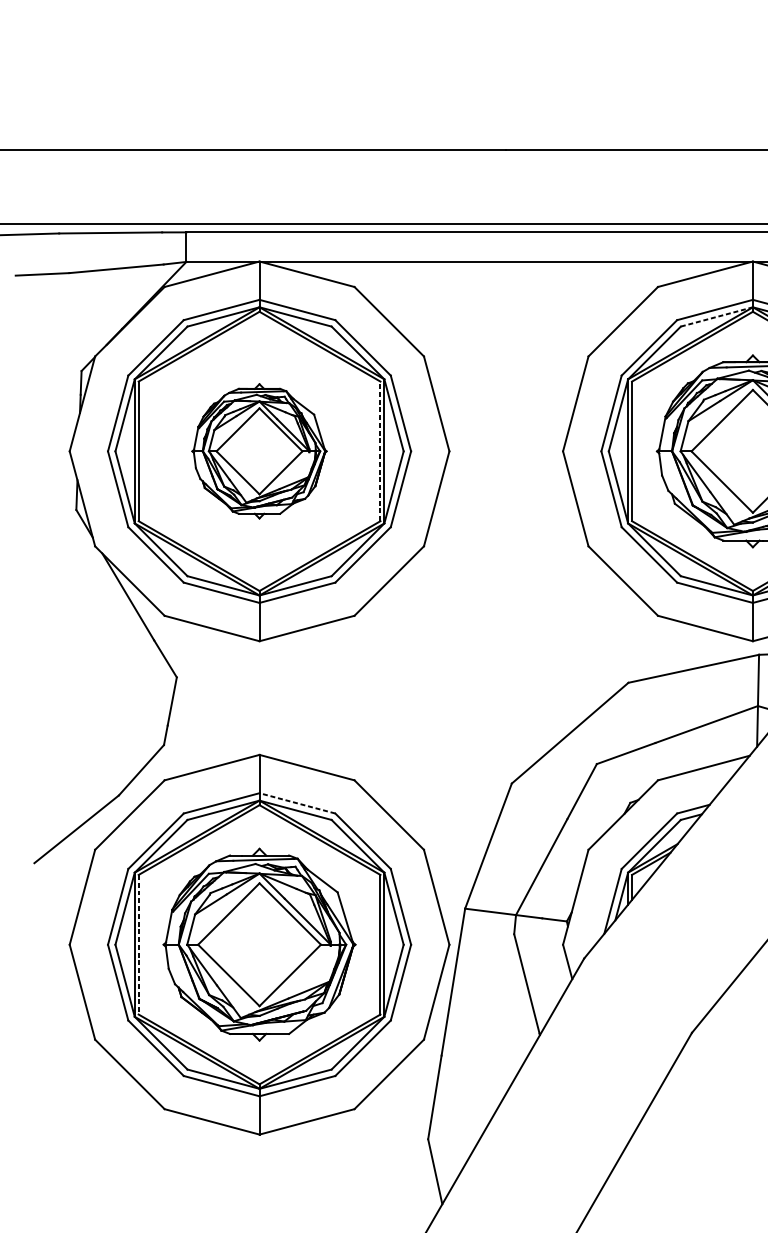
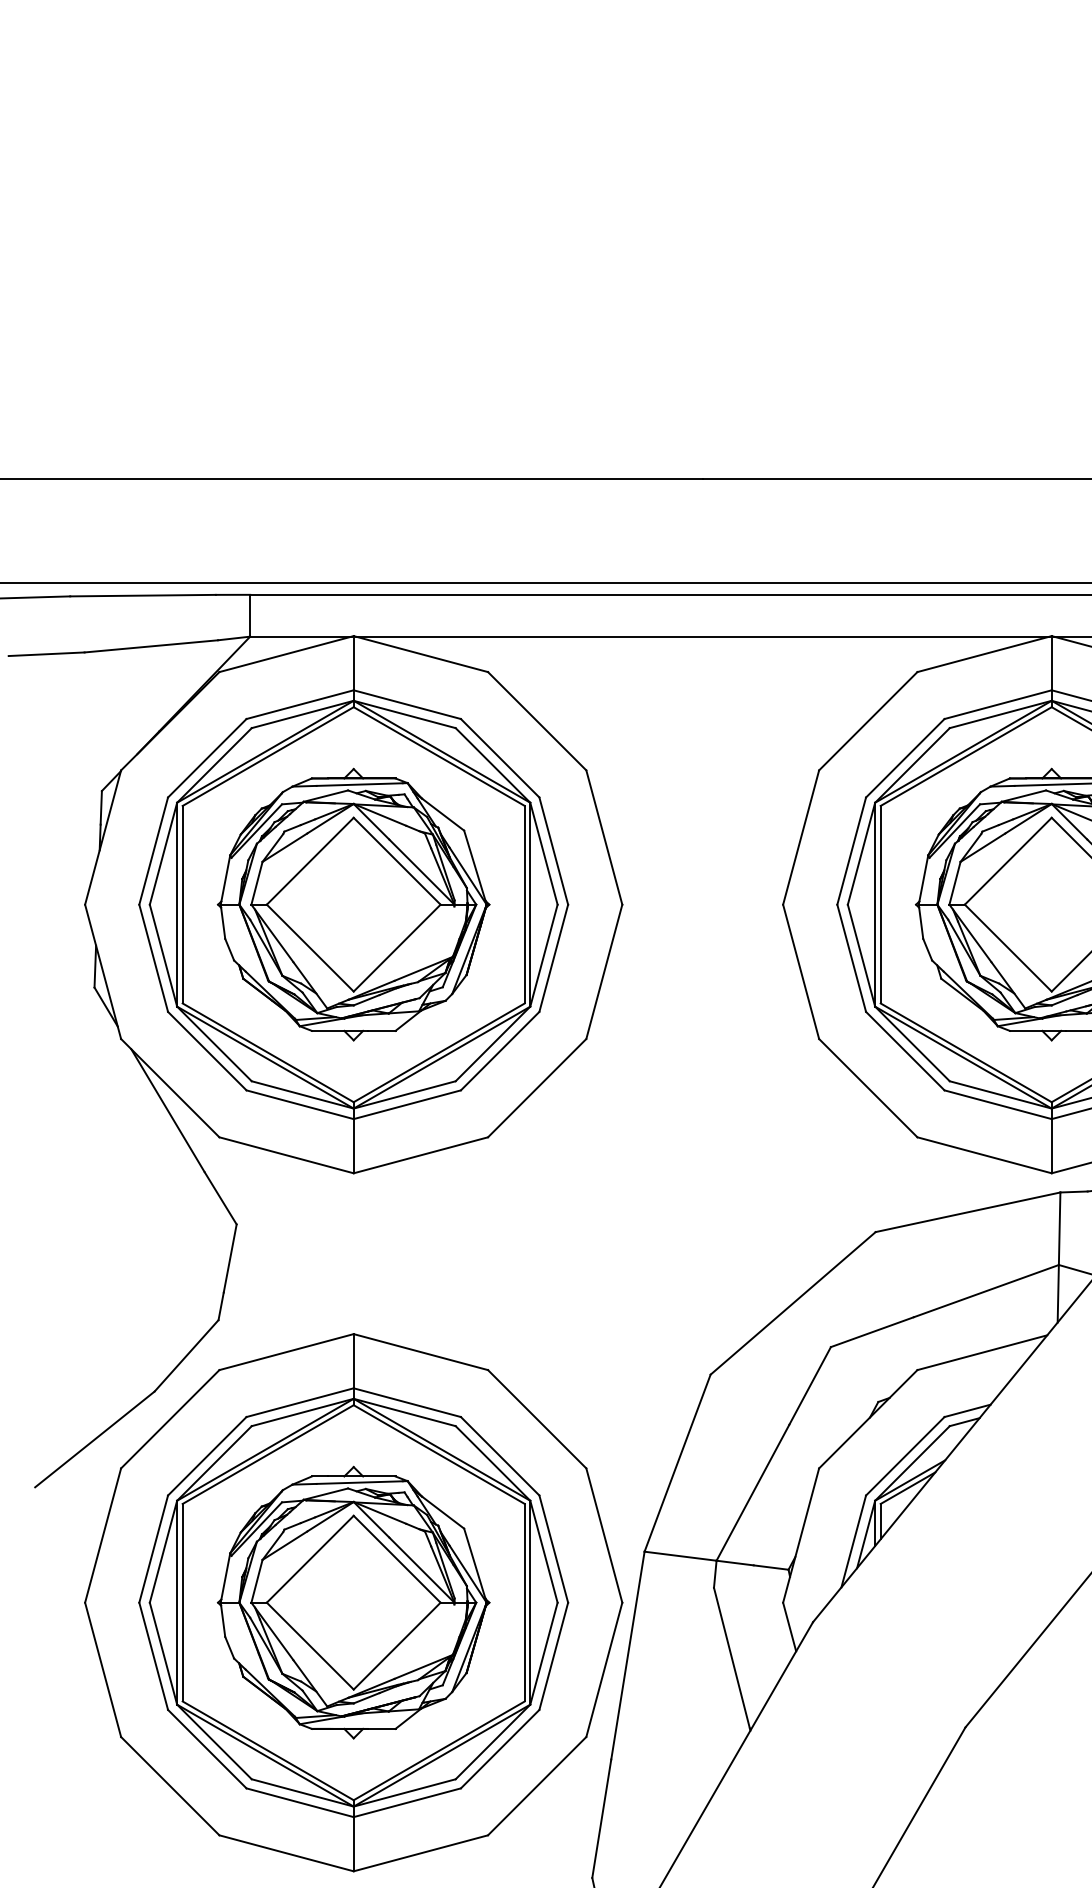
line: (716, 316) -> (1000, 714), dashed -> solid
part: (259, 451) -> (353, 904), size x1.43
line: (380, 451) -> (524, 904), dashed -> solid
line: (296, 803) -> (406, 1402), dashed -> solid
line: (138, 944) -> (182, 1602), dashed -> solid

